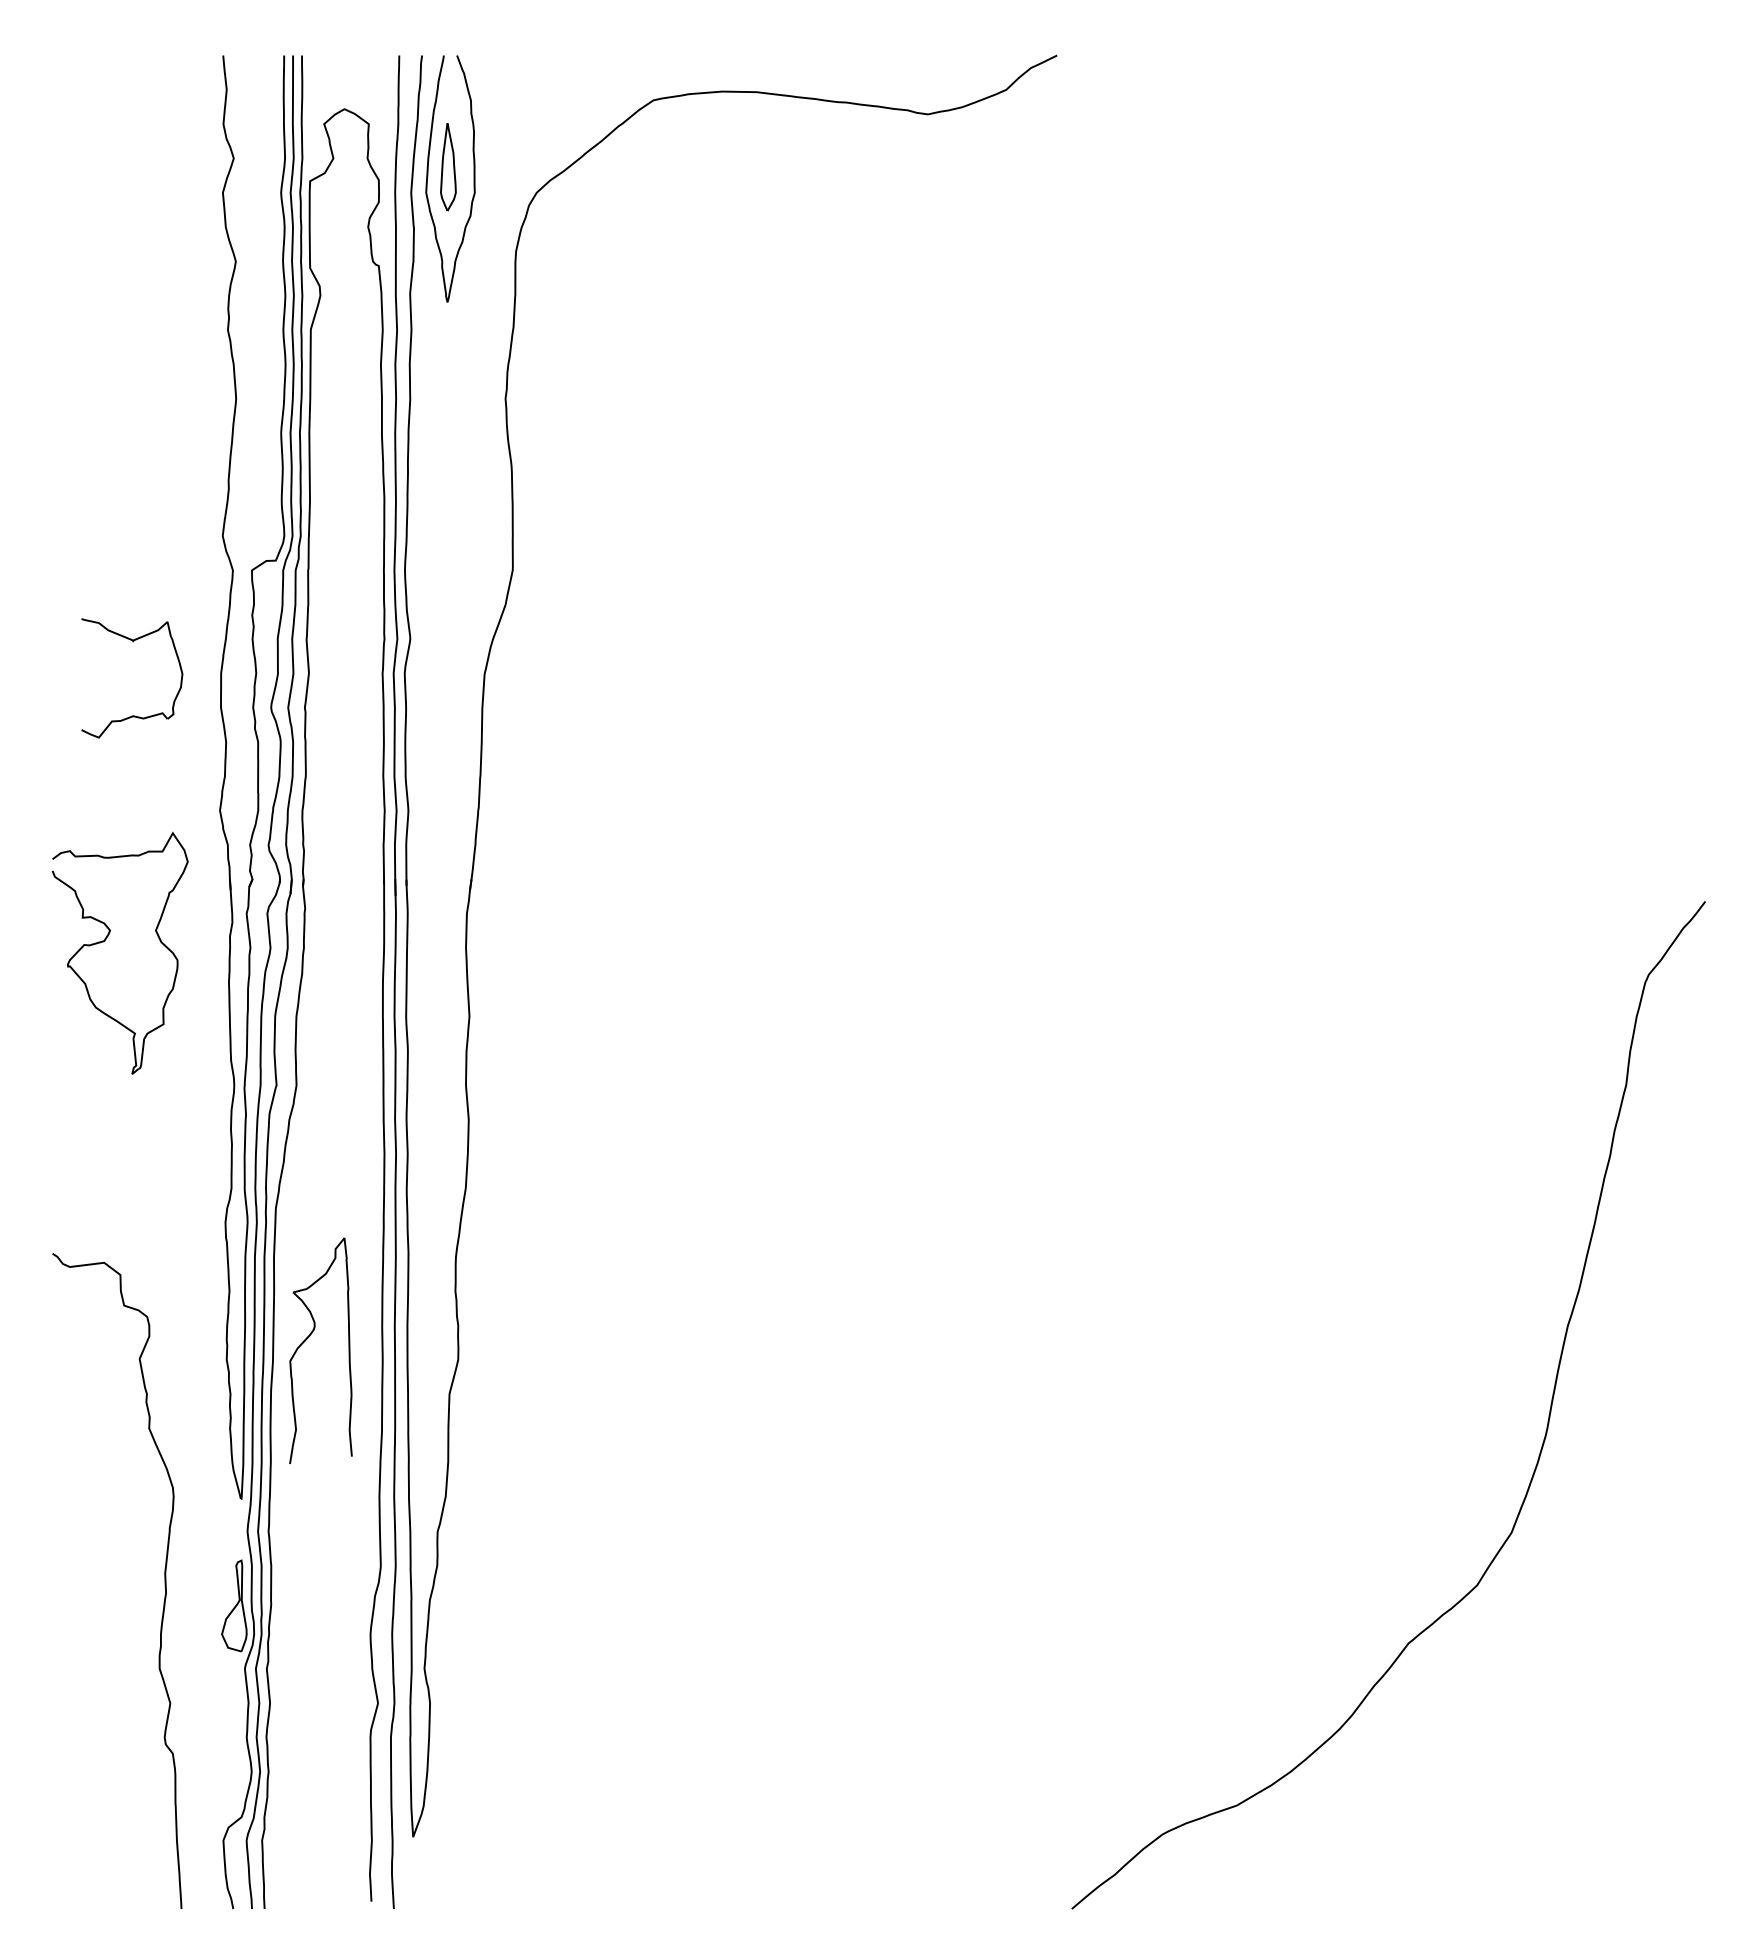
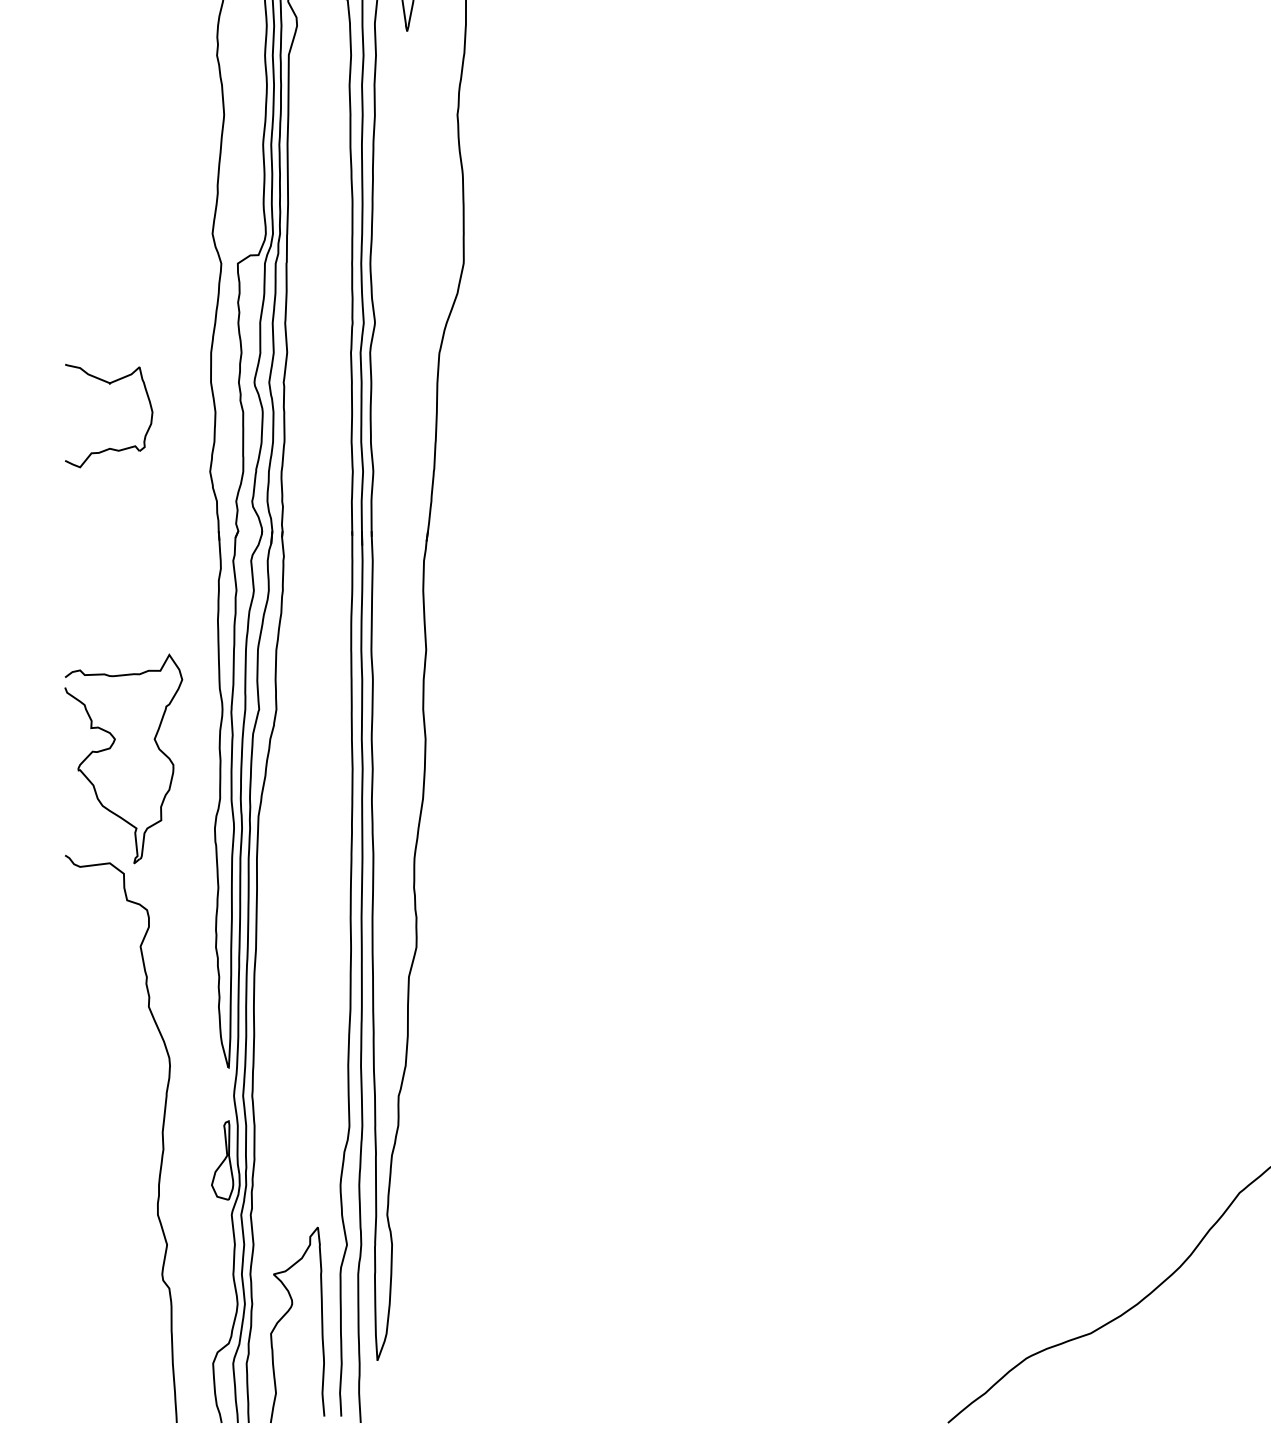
part: (133, 642) -> (110, 384), moved
part: (105, 941) -> (110, 748), moved
curve: (308, 1338) -> (286, 1314), moved

